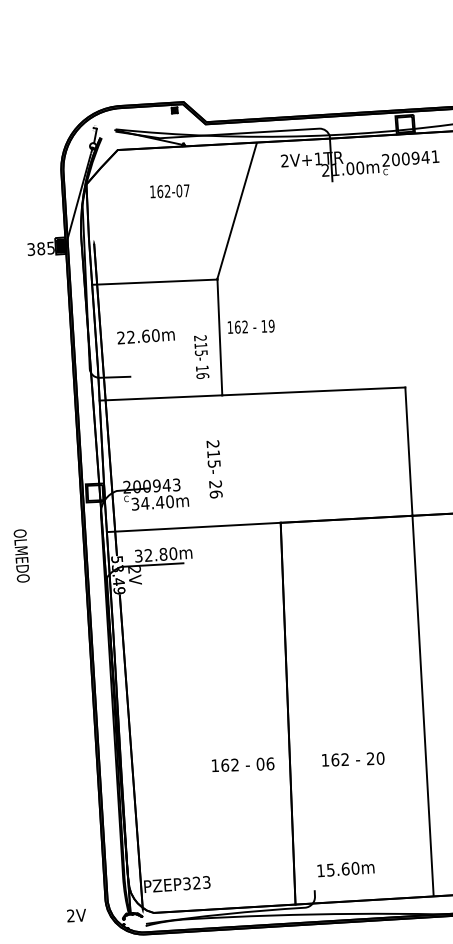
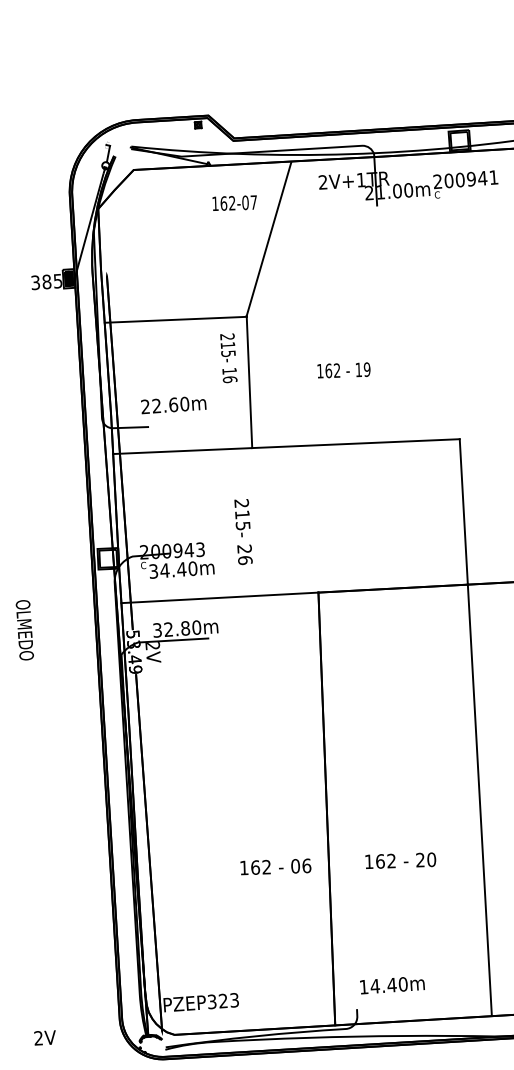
text: (169, 191) -> (234, 203), moved
text: (250, 326) -> (343, 370), moved
text: (145, 336) -> (173, 405), moved
text: (201, 356) -> (228, 357), moved
text: (337, 869) -> (382, 985), 15.60m -> 14.40m
text: (76, 915) -> (44, 1037), moved

